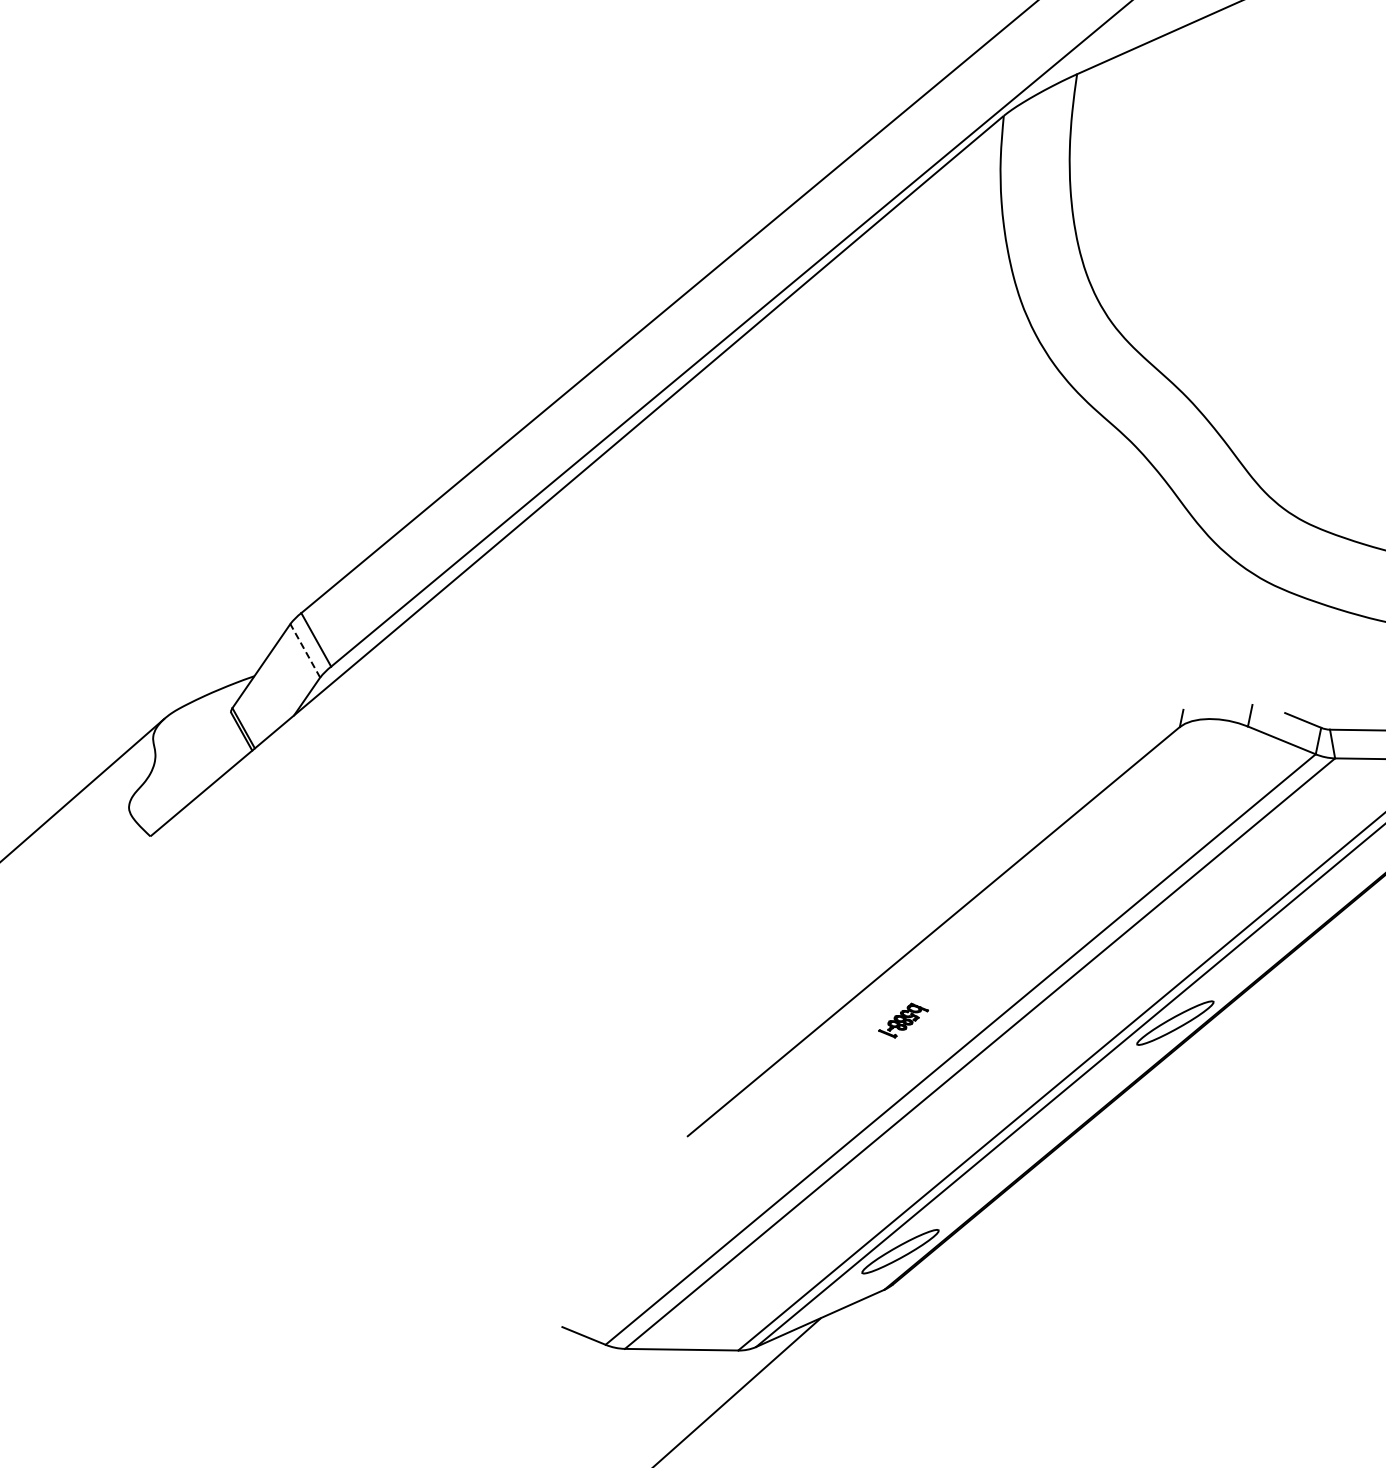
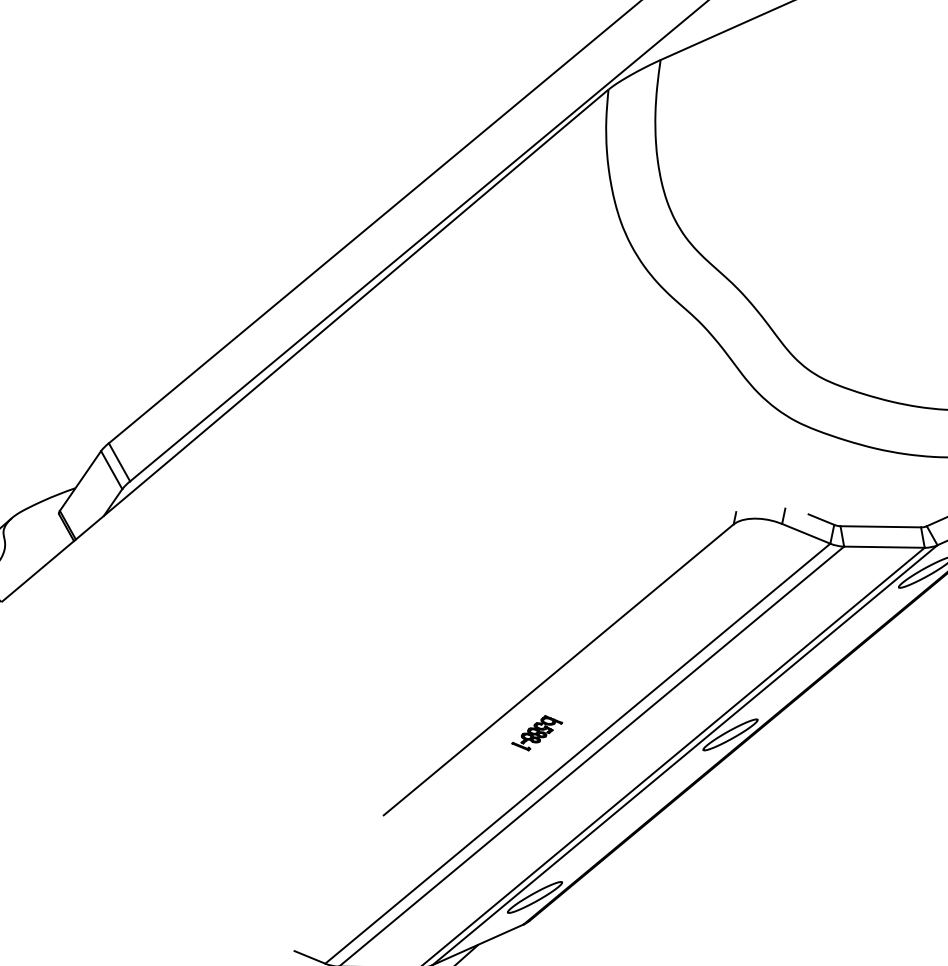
line: (305, 650) -> (111, 469), dashed -> solid
part: (903, 1020) -> (537, 733), size x1.43

